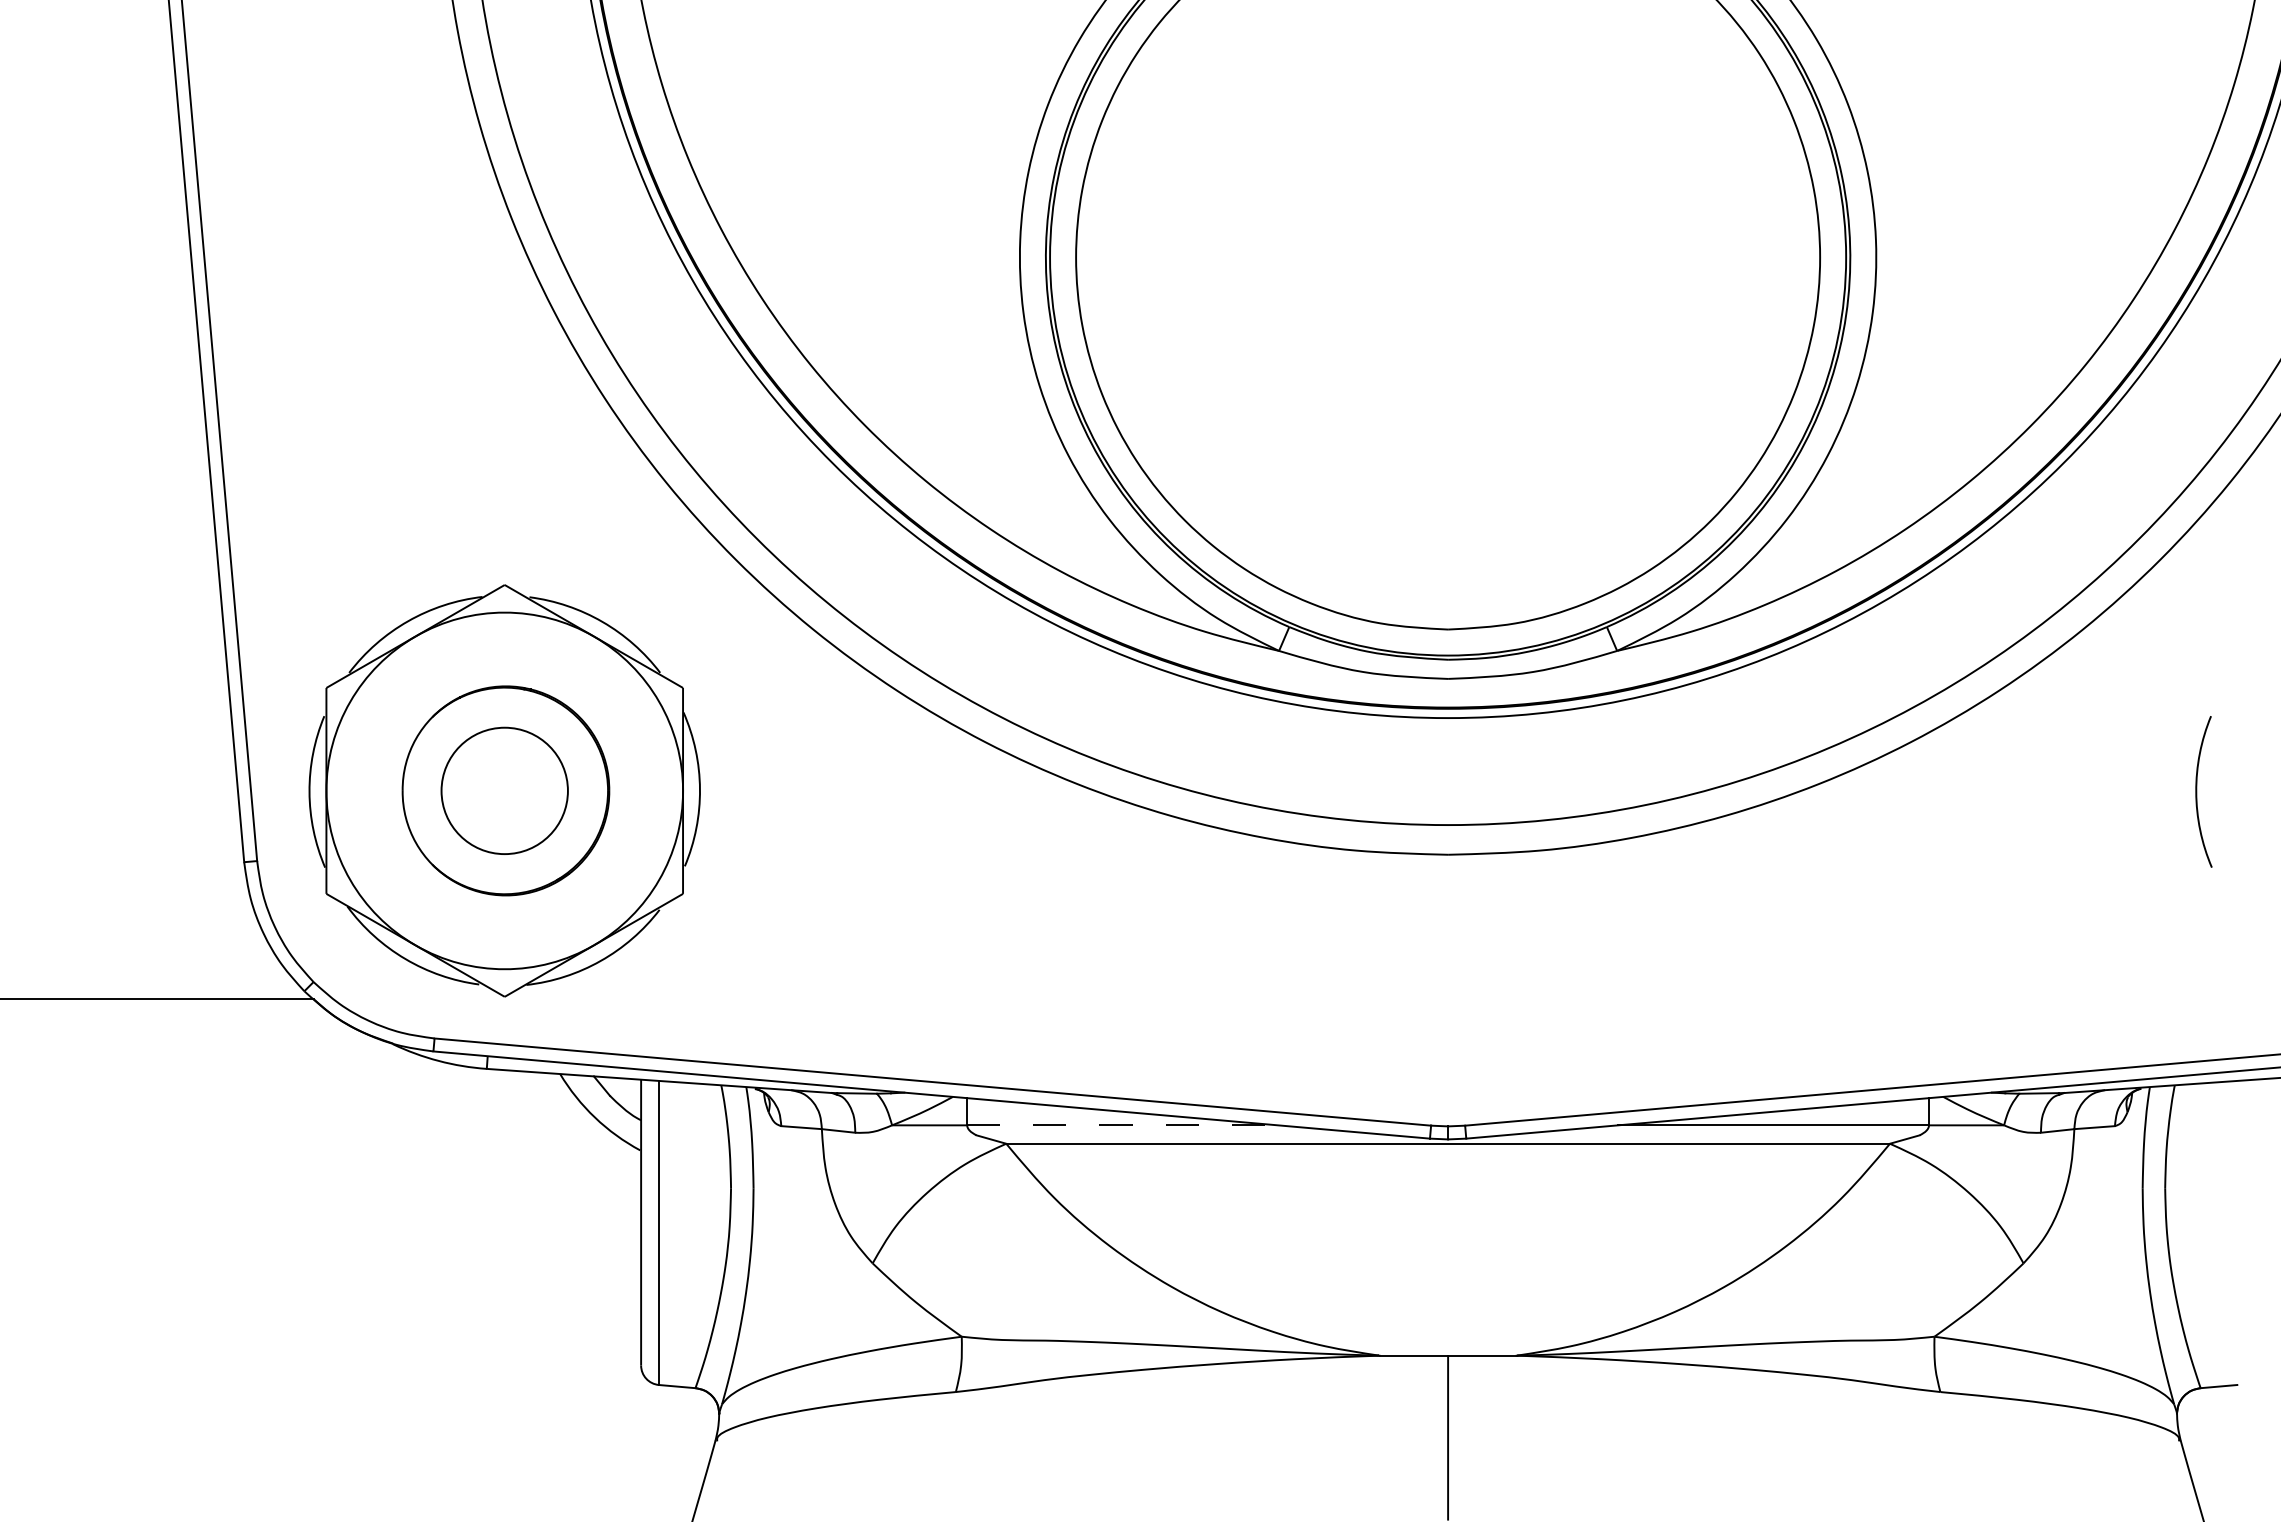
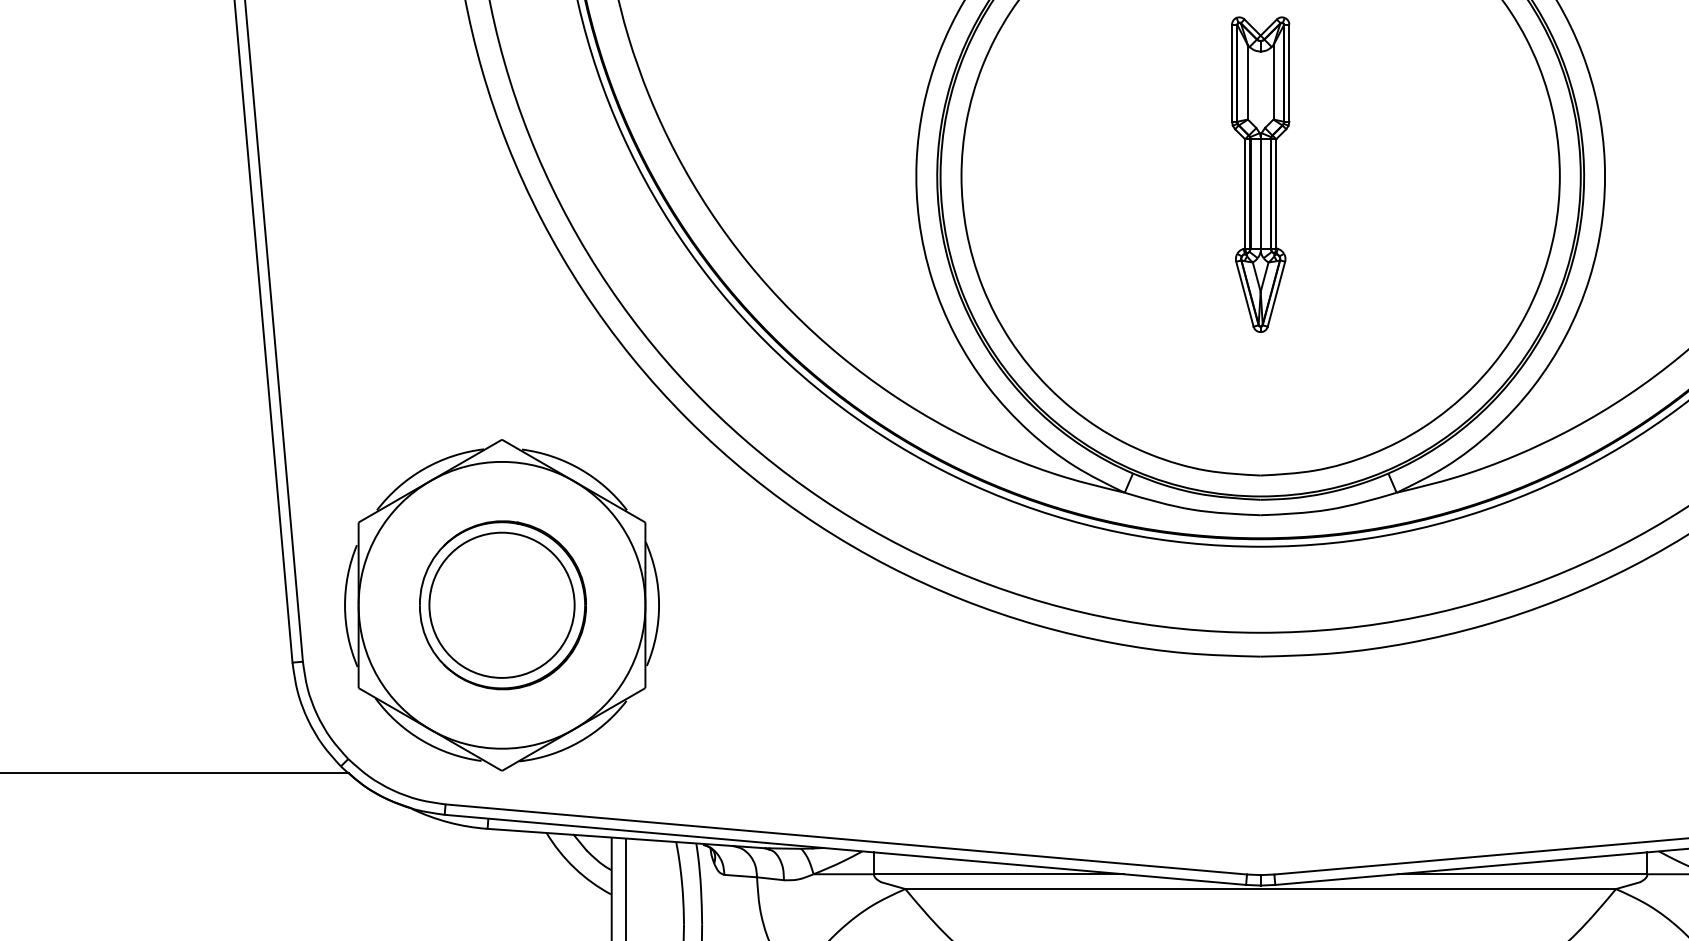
part: (1447, 255) -> (1260, 174), added
circle: (504, 790) -> (501, 604), size x1.43
line: (1123, 1125) -> (999, 874), dashed -> solid

